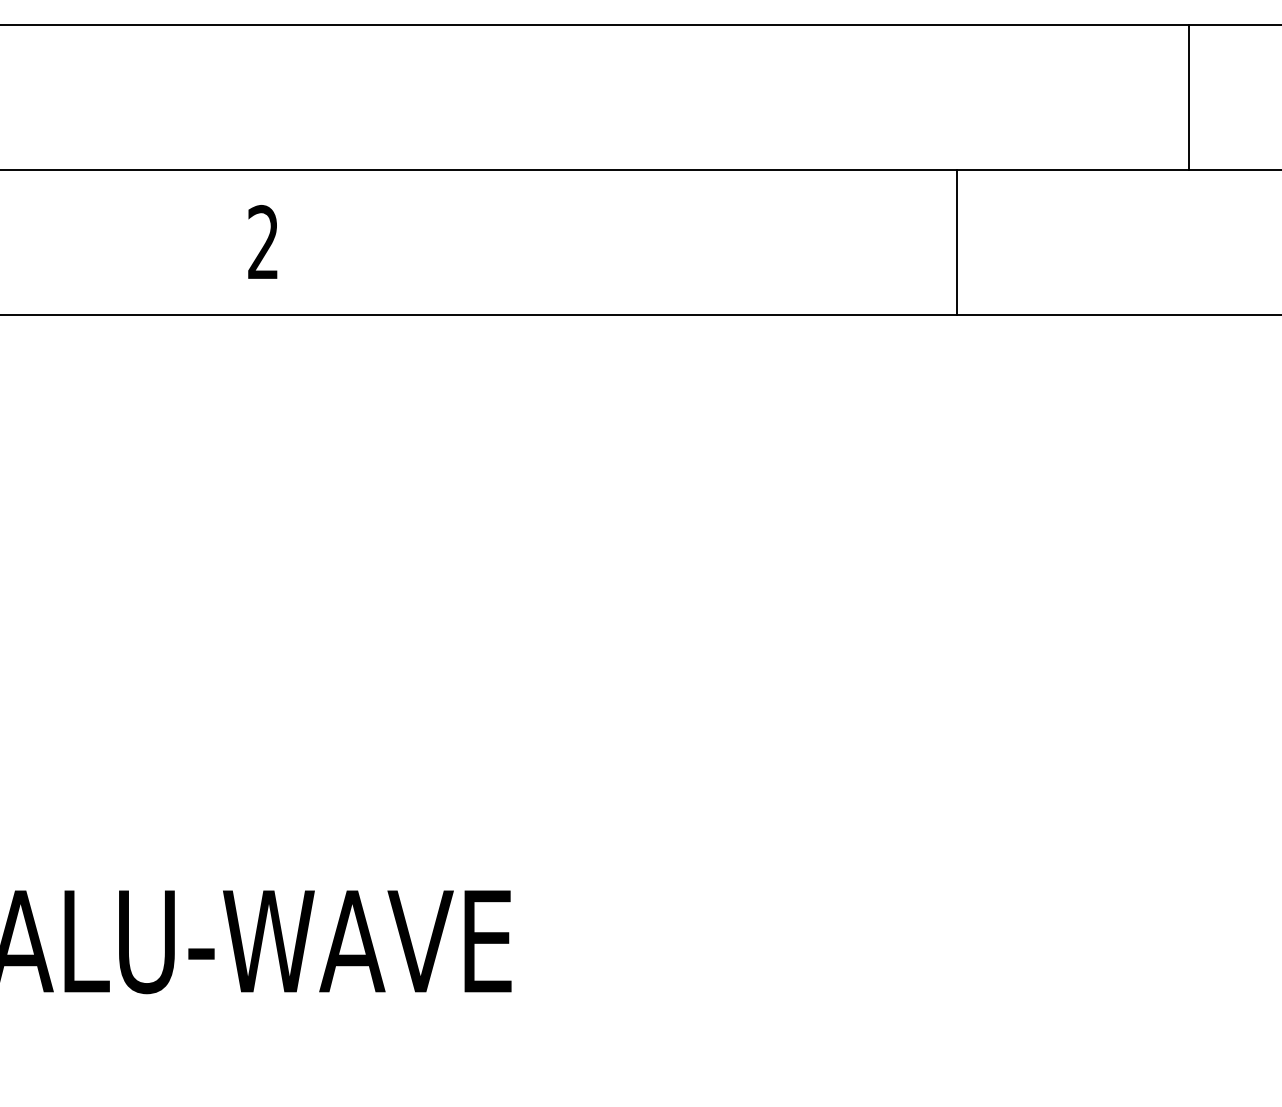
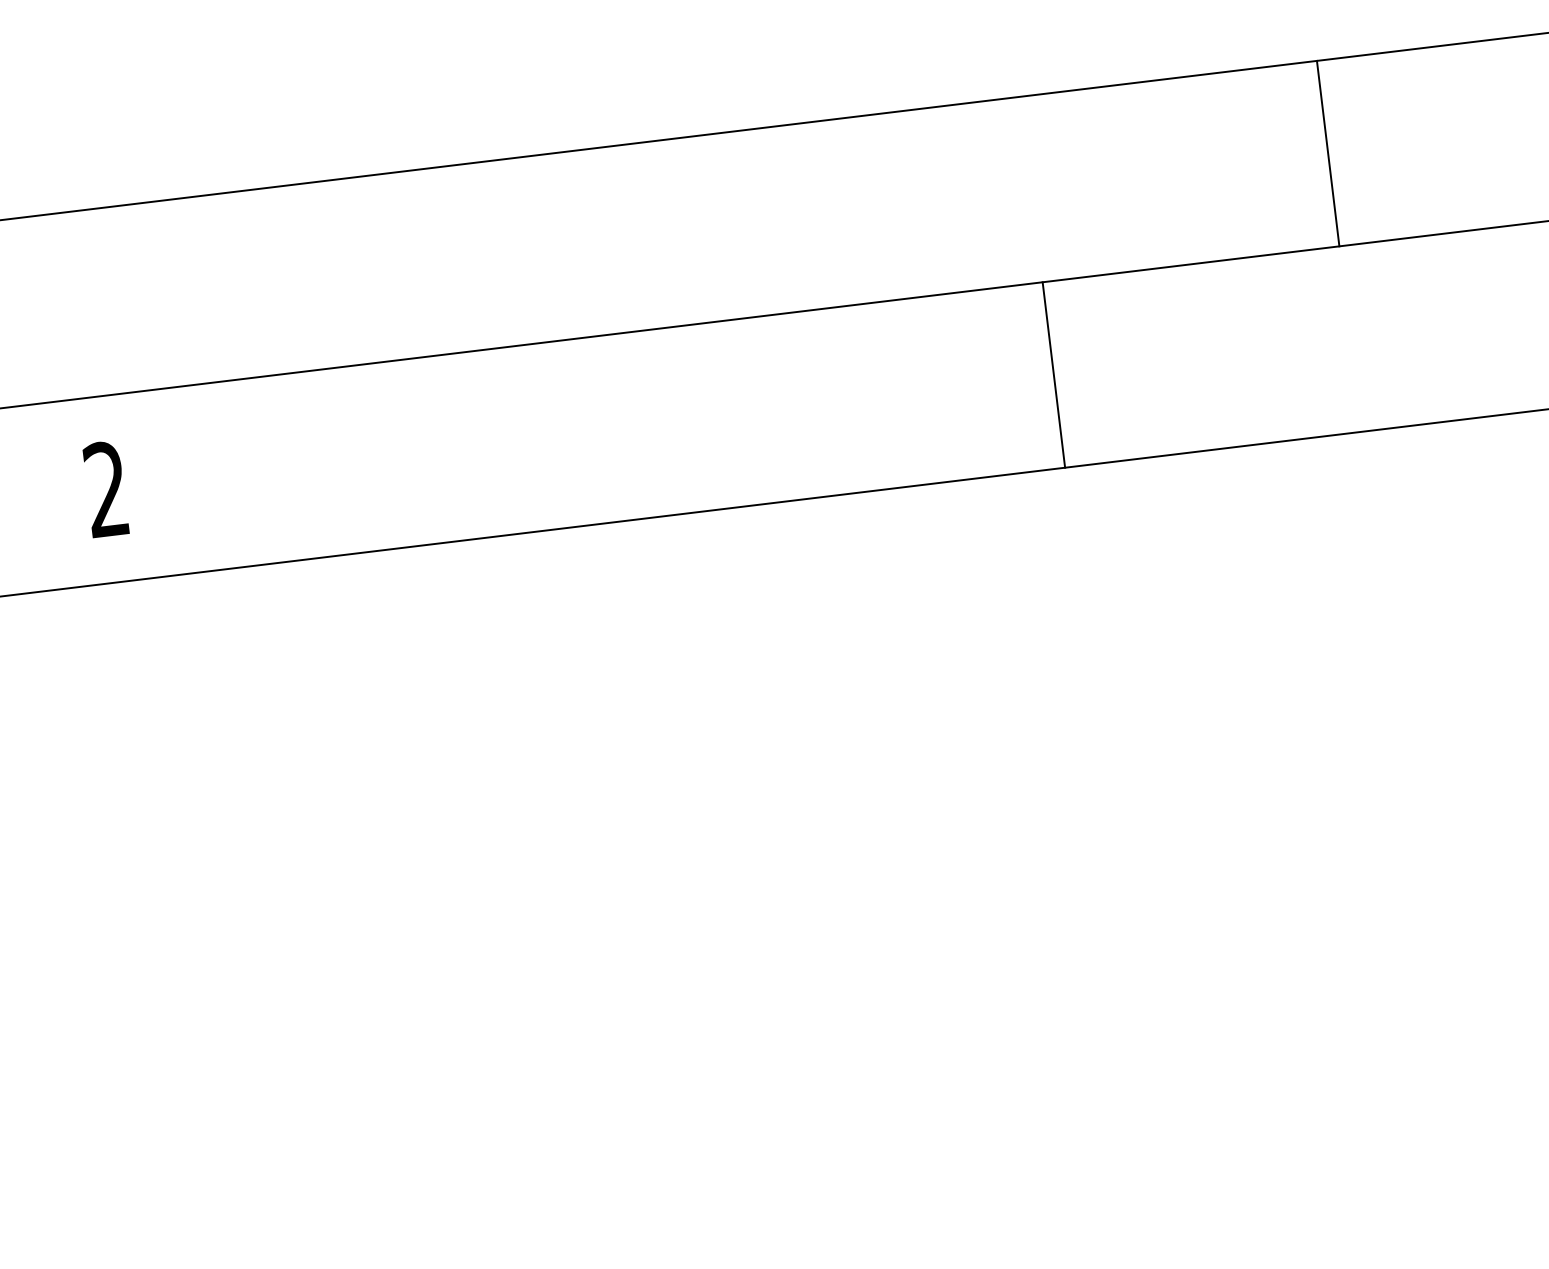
line: (1189, 96) -> (1328, 152), moved
line: (956, 242) -> (1053, 374), moved

